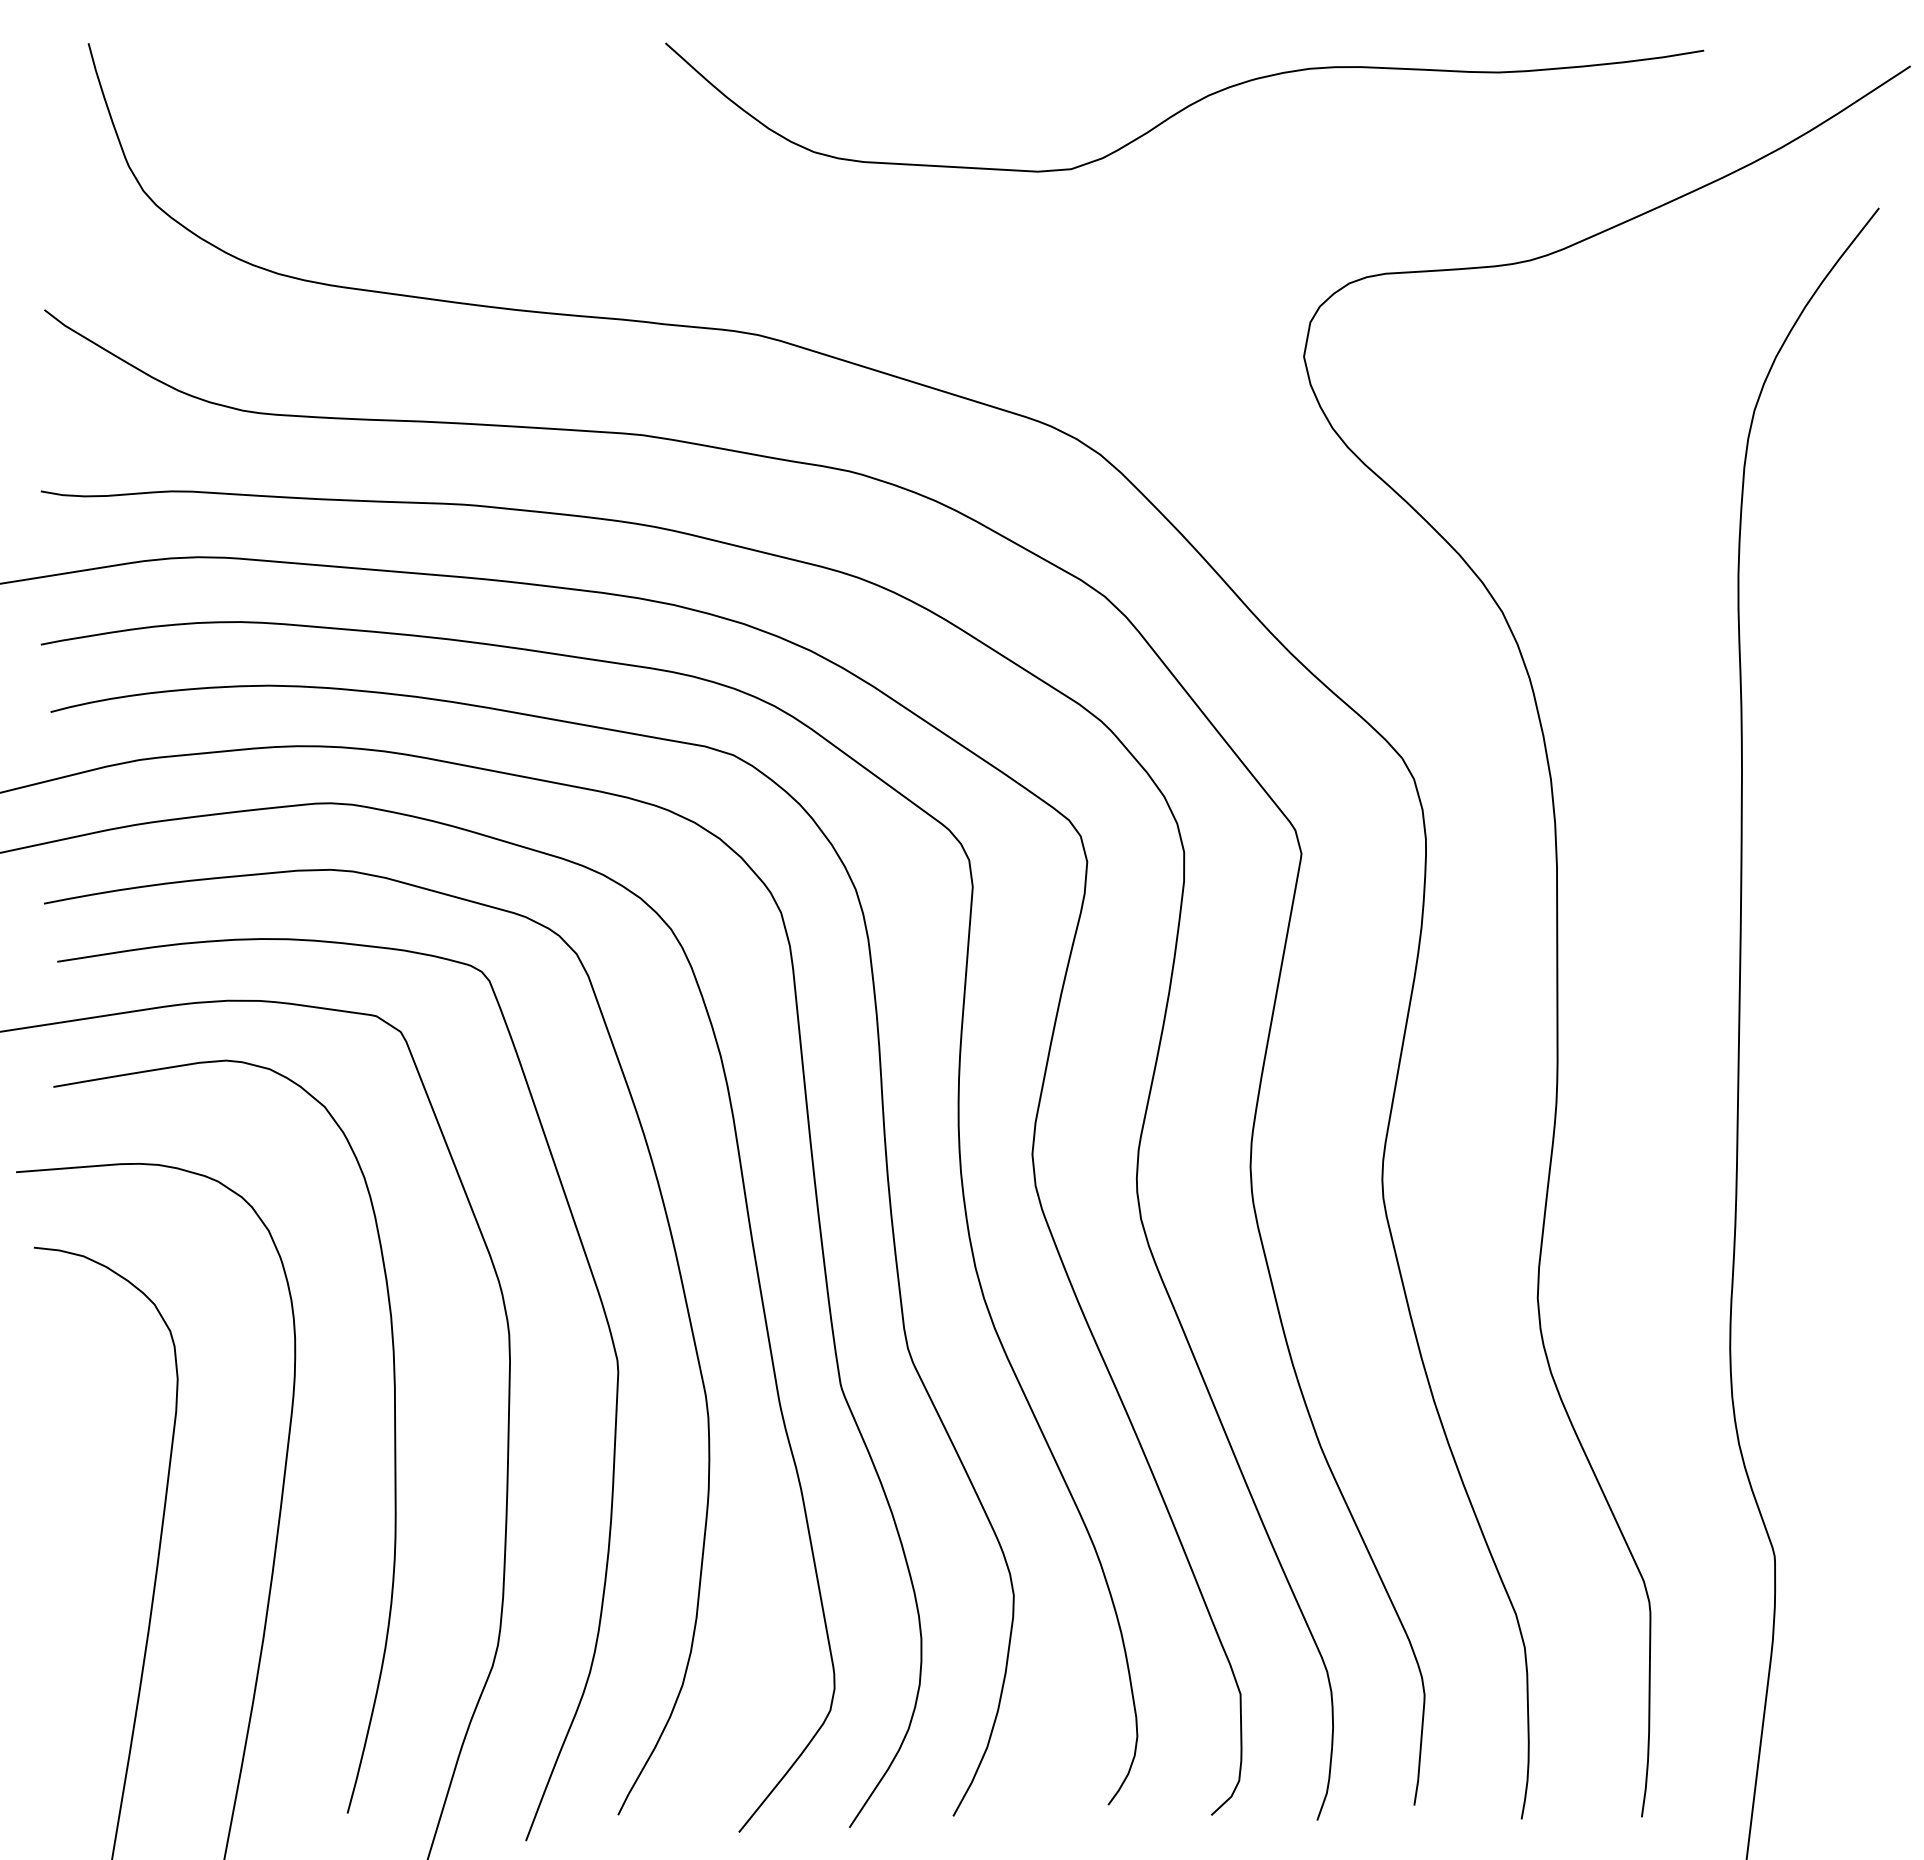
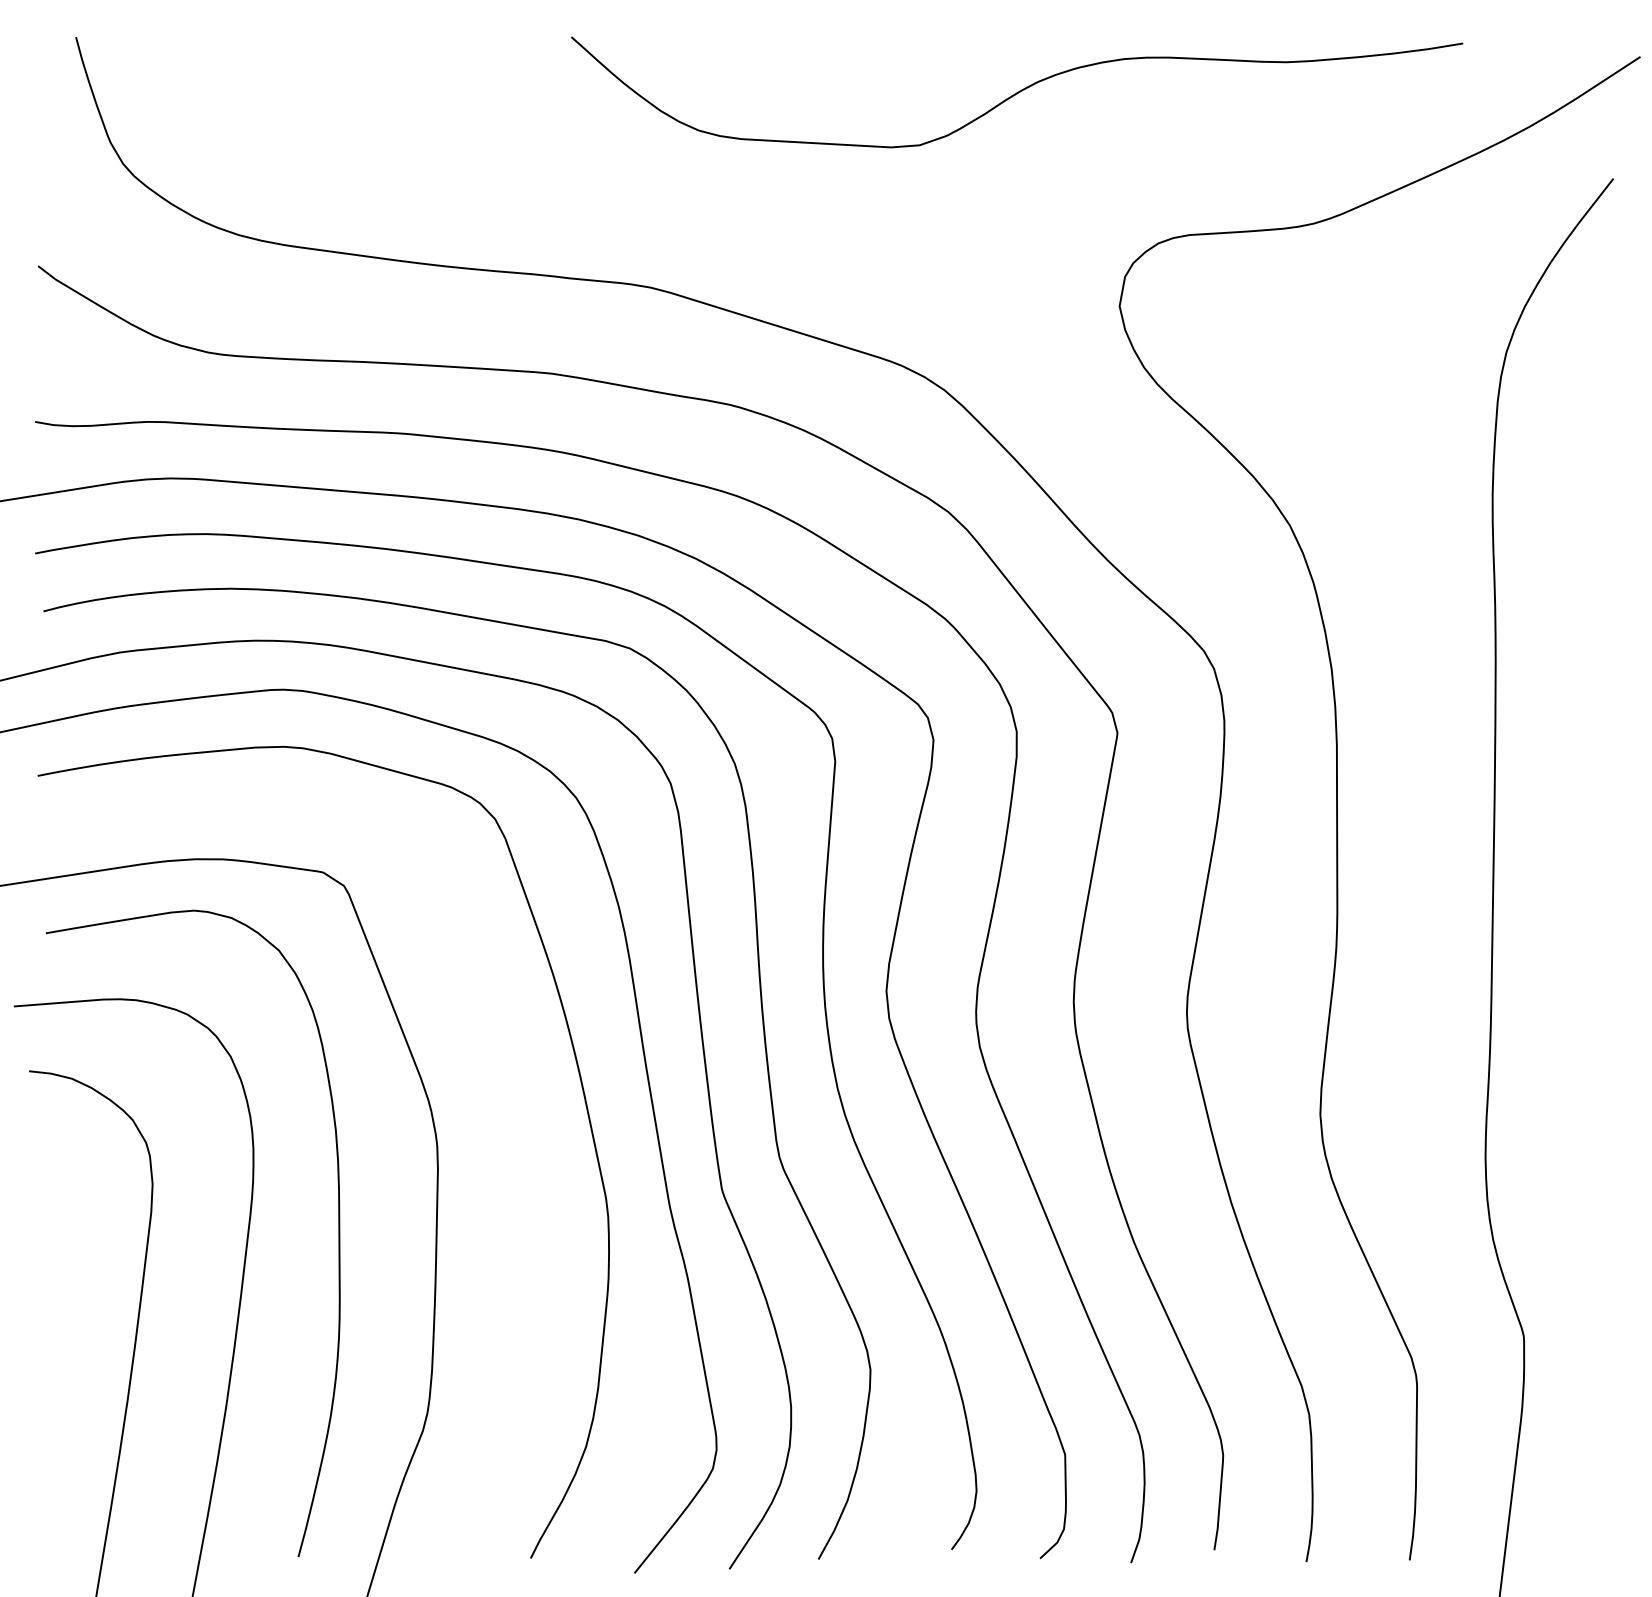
curve: (603, 1312) -> (518, 1126), removed

